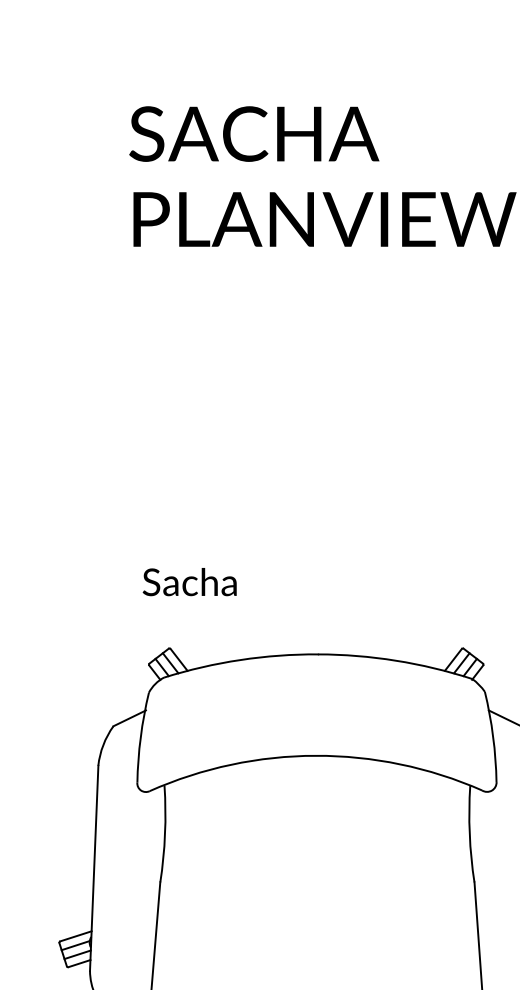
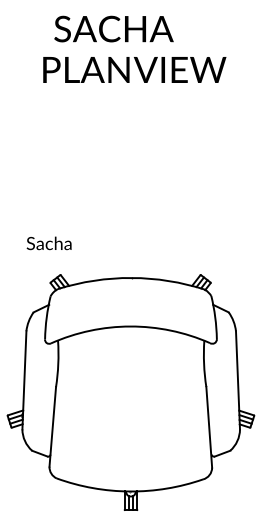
text: (253, 132) -> (113, 28), moved
text: (188, 582) -> (48, 243), moved

